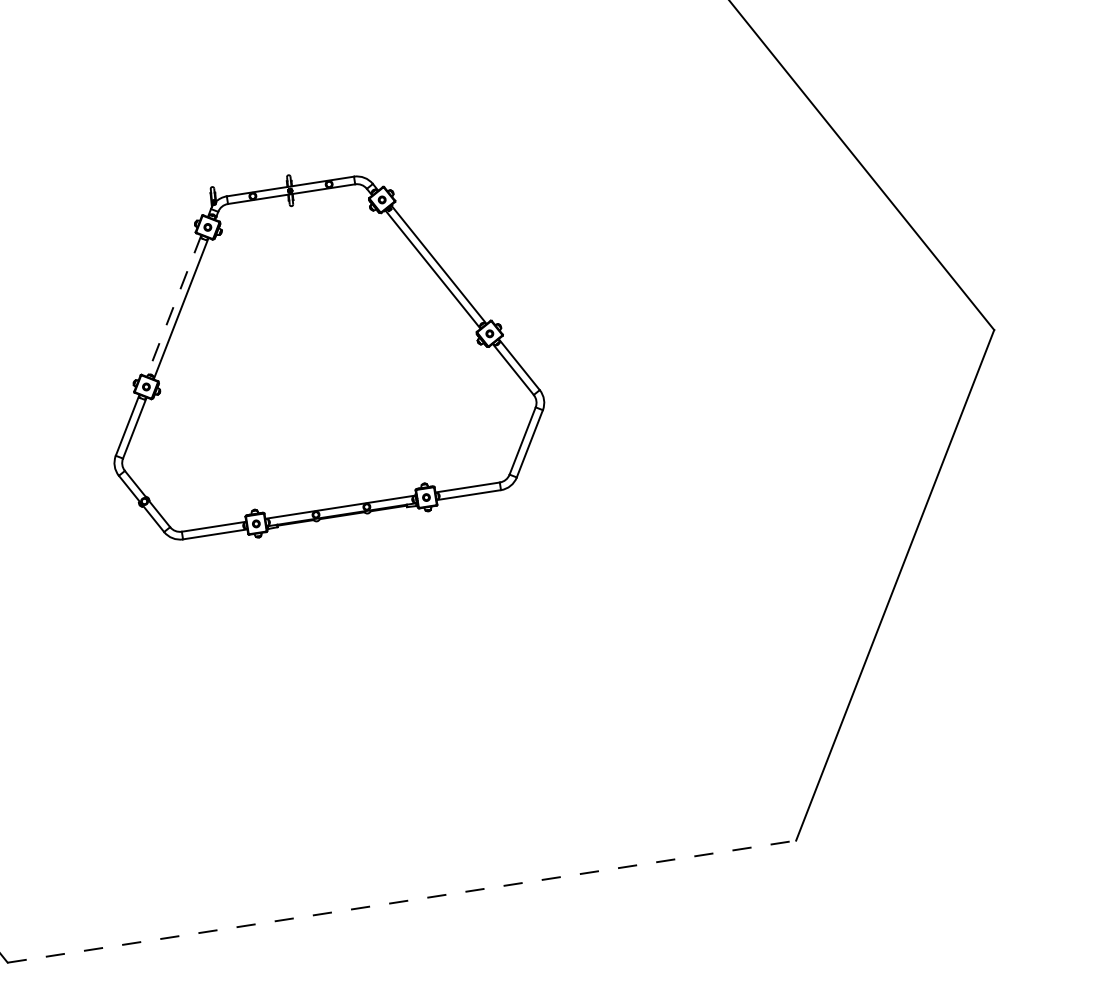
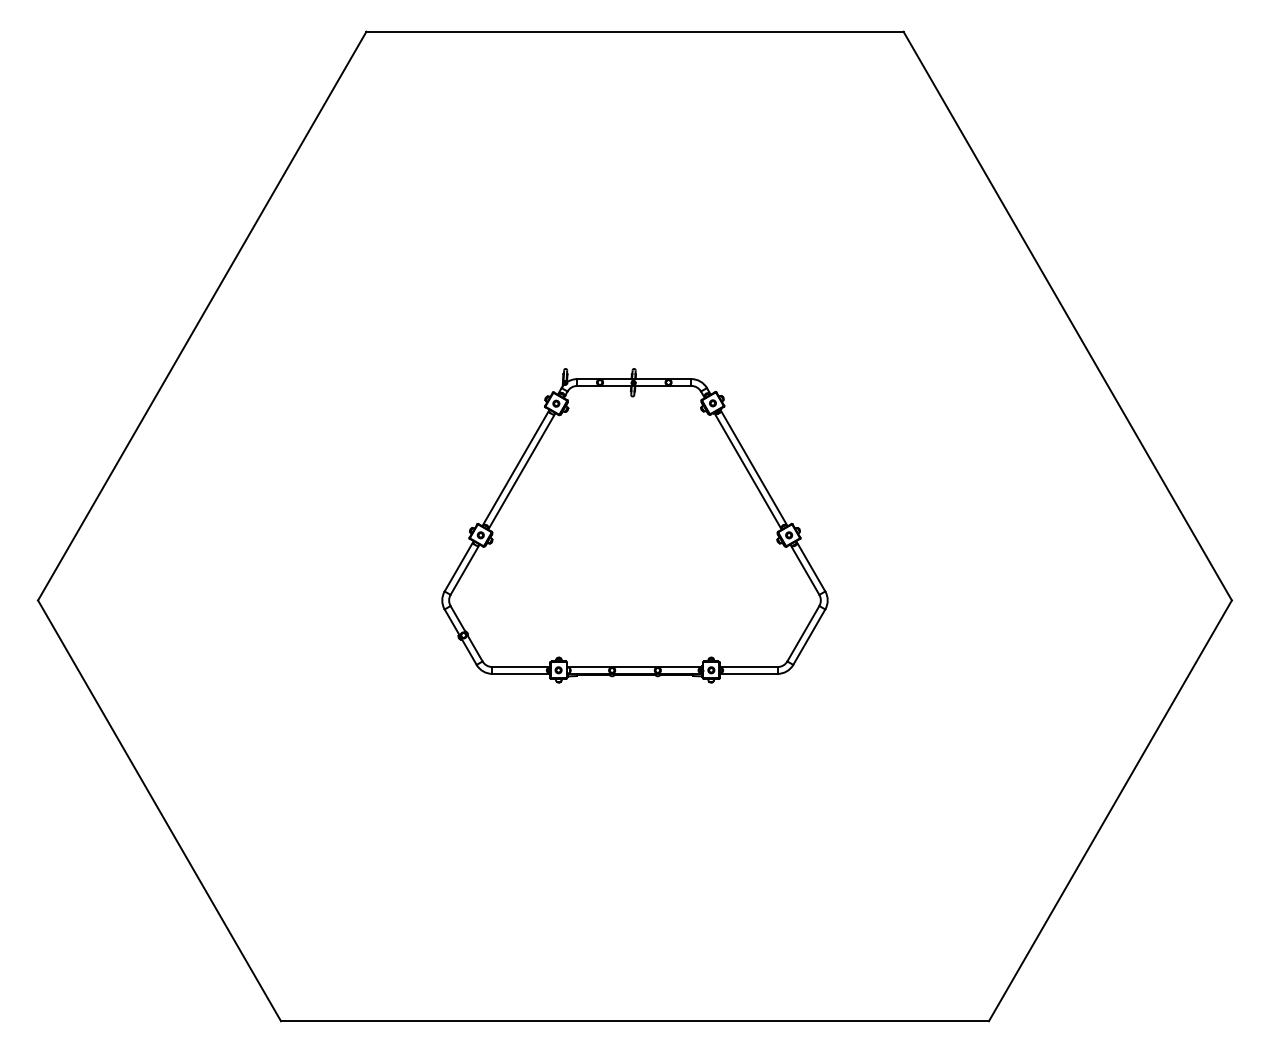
line: (173, 306) -> (515, 468), dashed -> solid
line: (401, 902) -> (634, 1021), dashed -> solid

